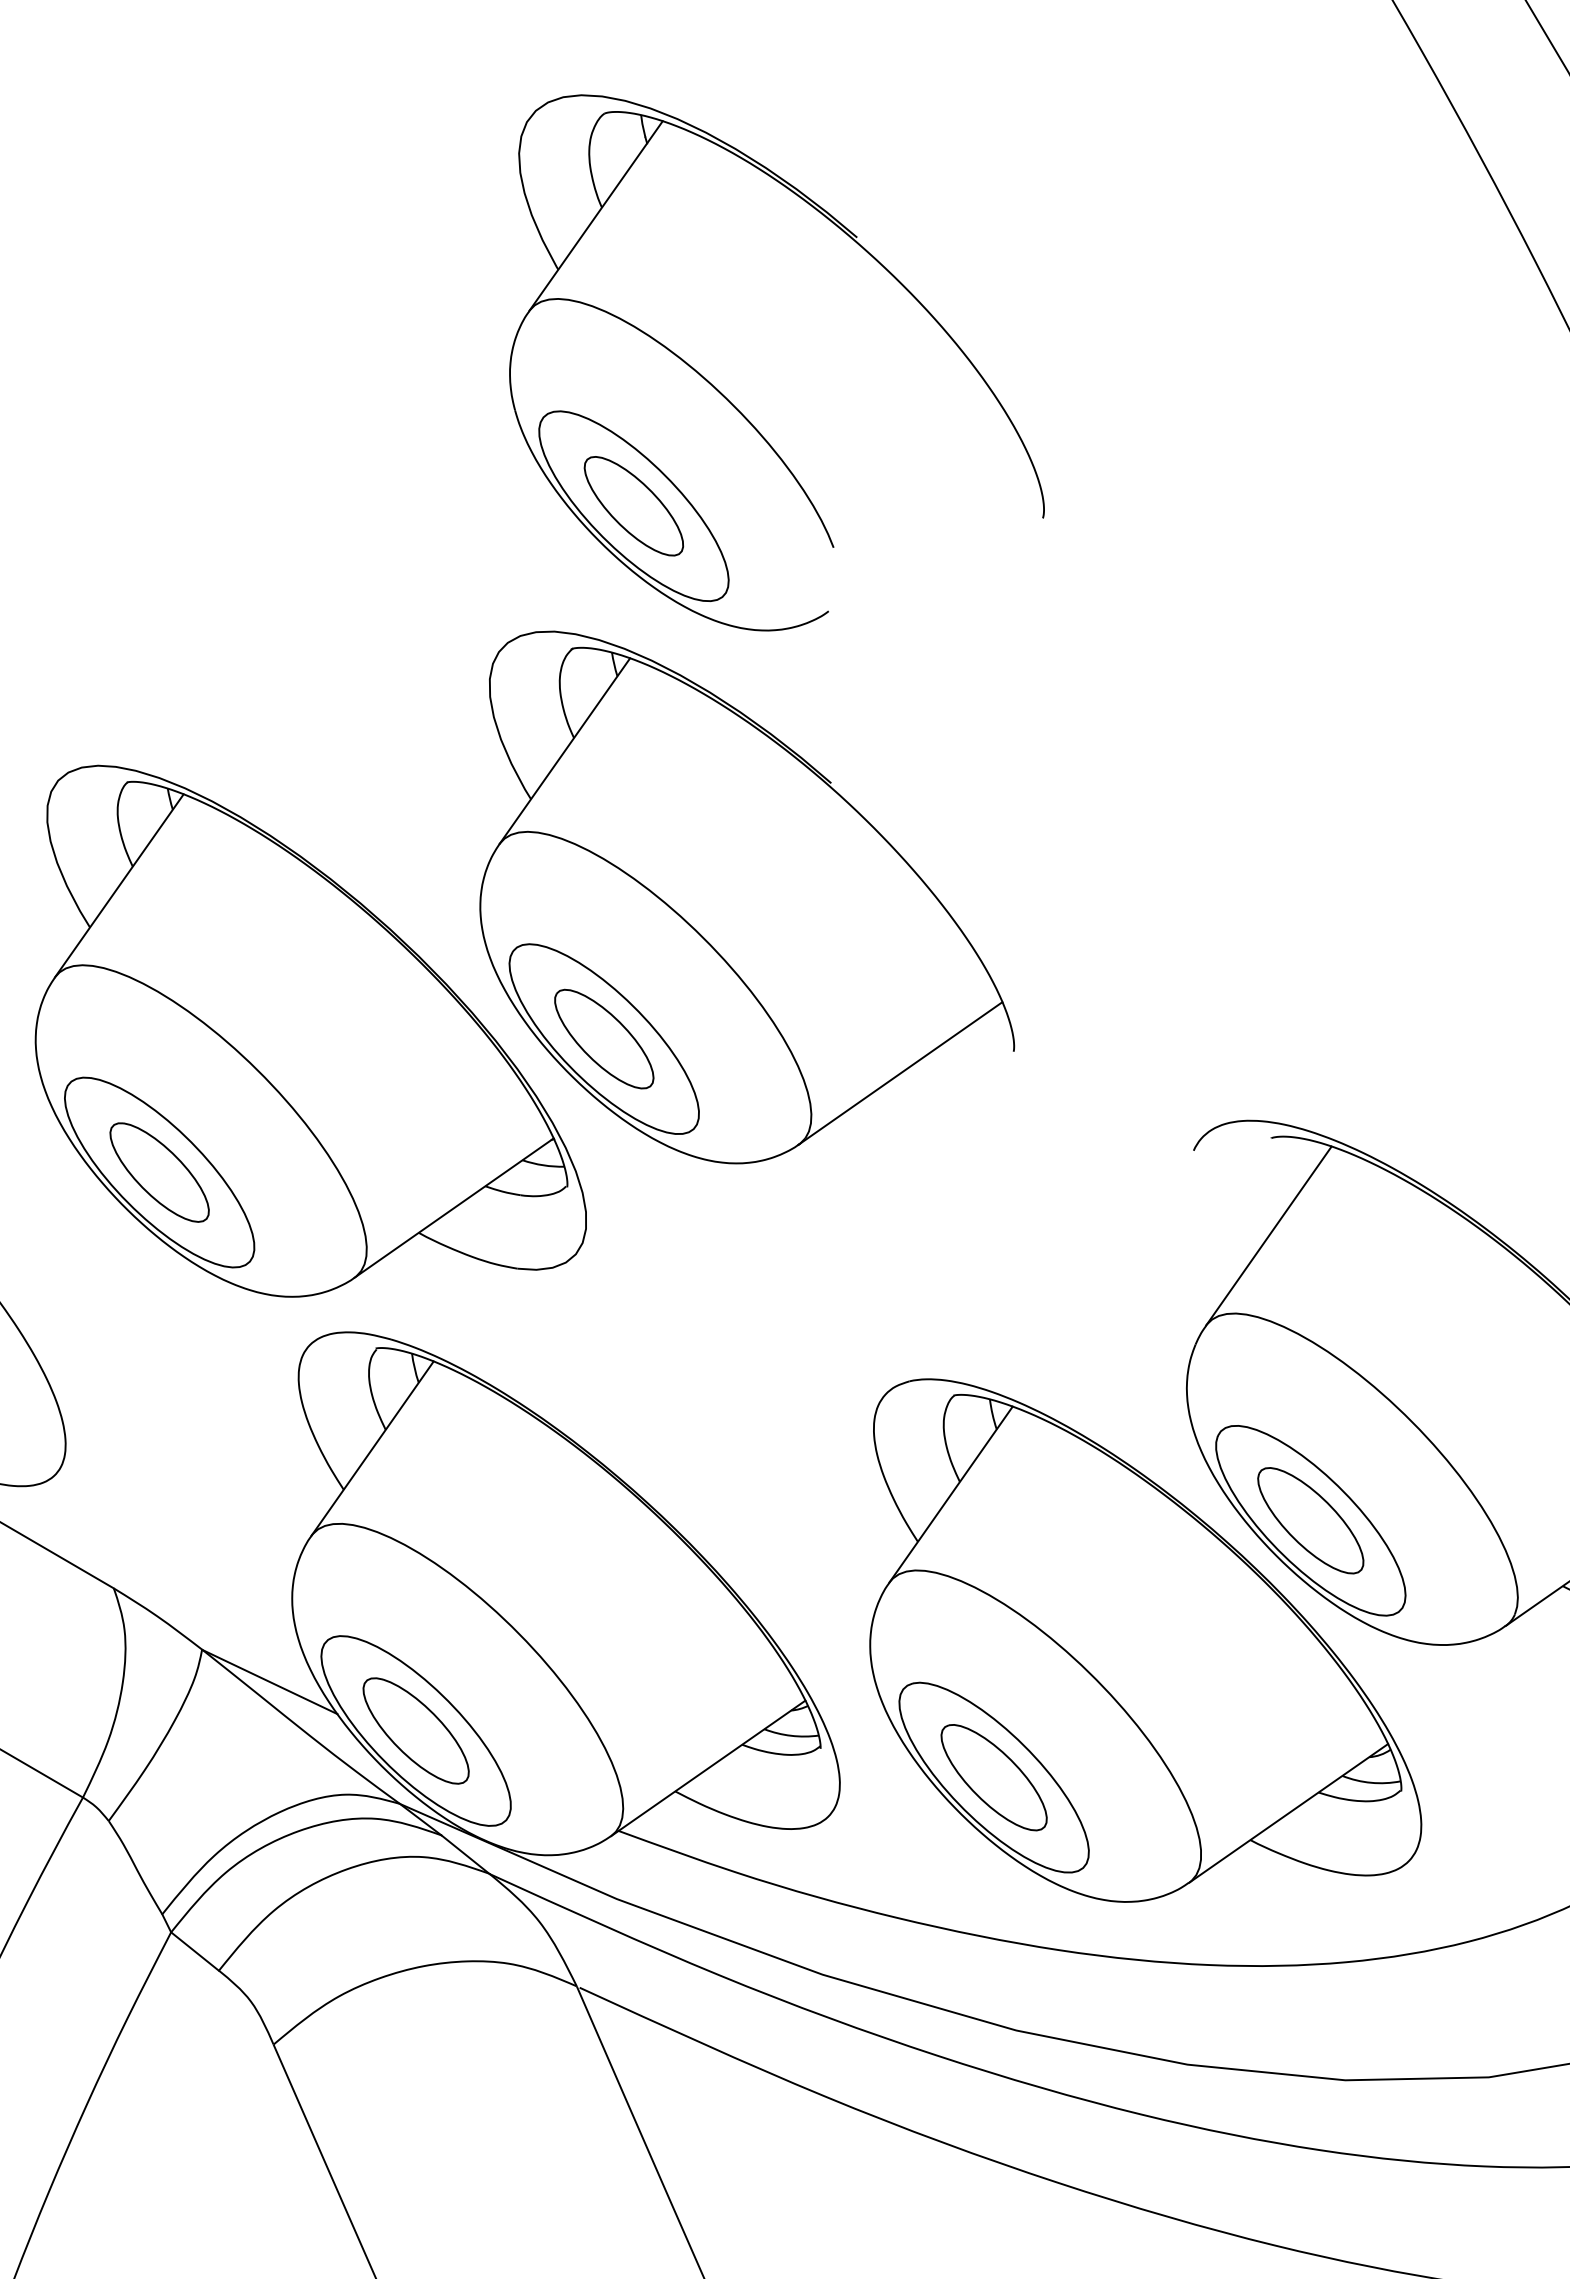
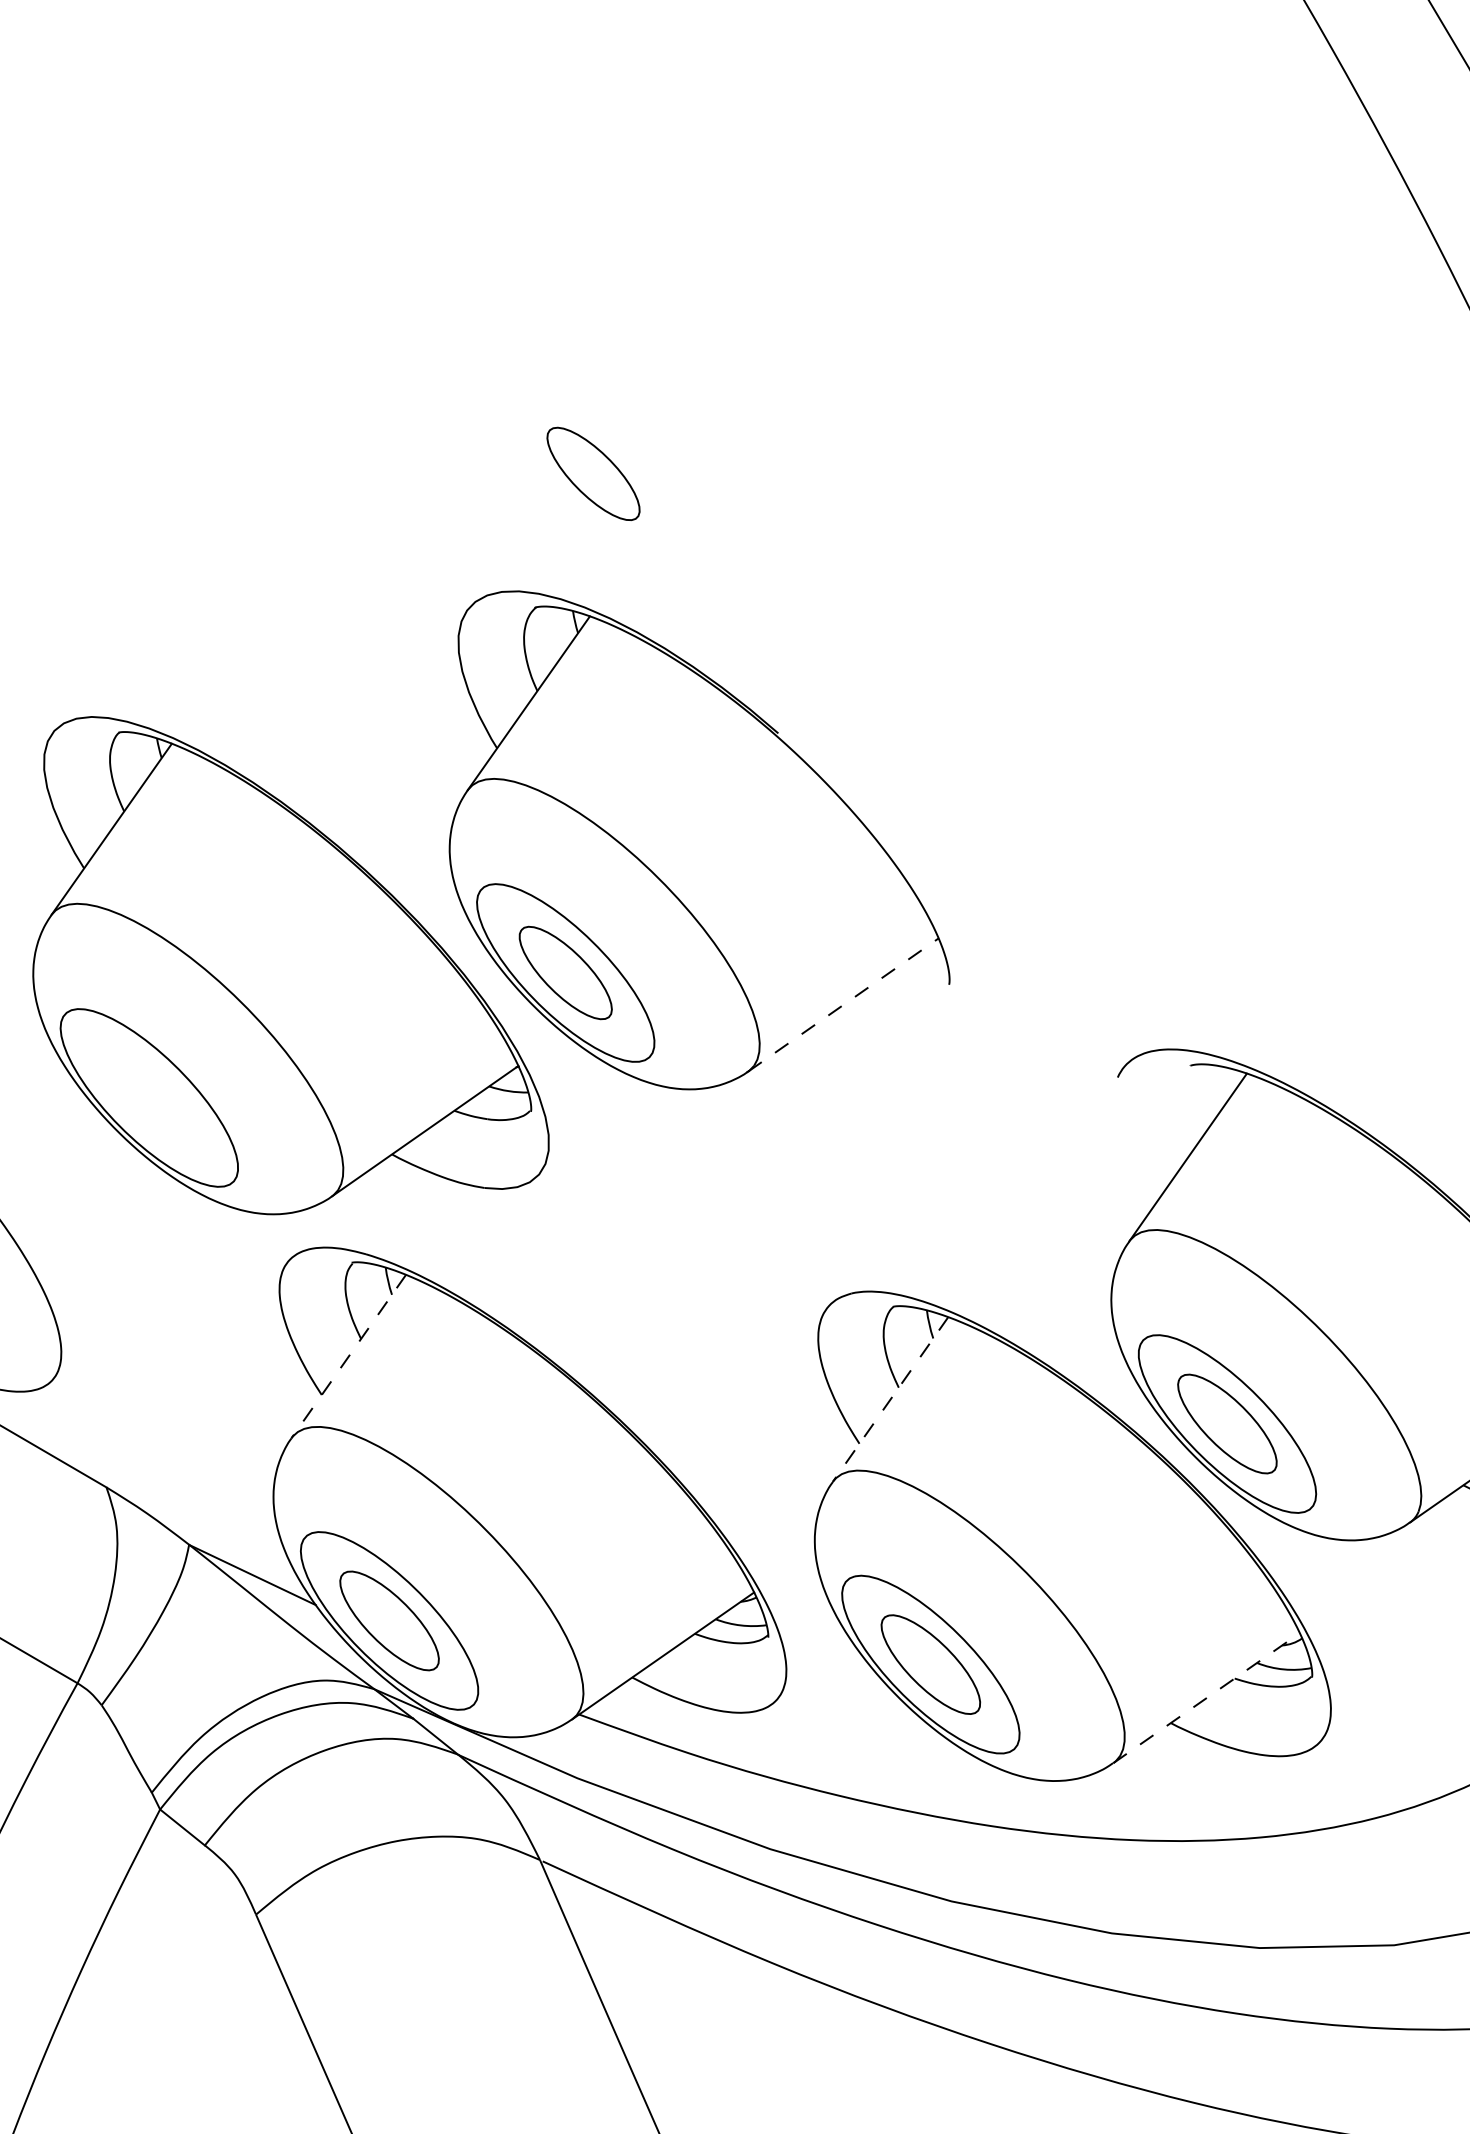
part: (733, 404) -> (686, 378), removed
line: (900, 1073) -> (843, 1005), solid -> dashed
part: (159, 1172) -> (149, 1097), removed
line: (372, 1449) -> (348, 1357), solid -> dashed
line: (950, 1494) -> (889, 1399), solid -> dashed
line: (1289, 1813) -> (1207, 1698), solid -> dashed

